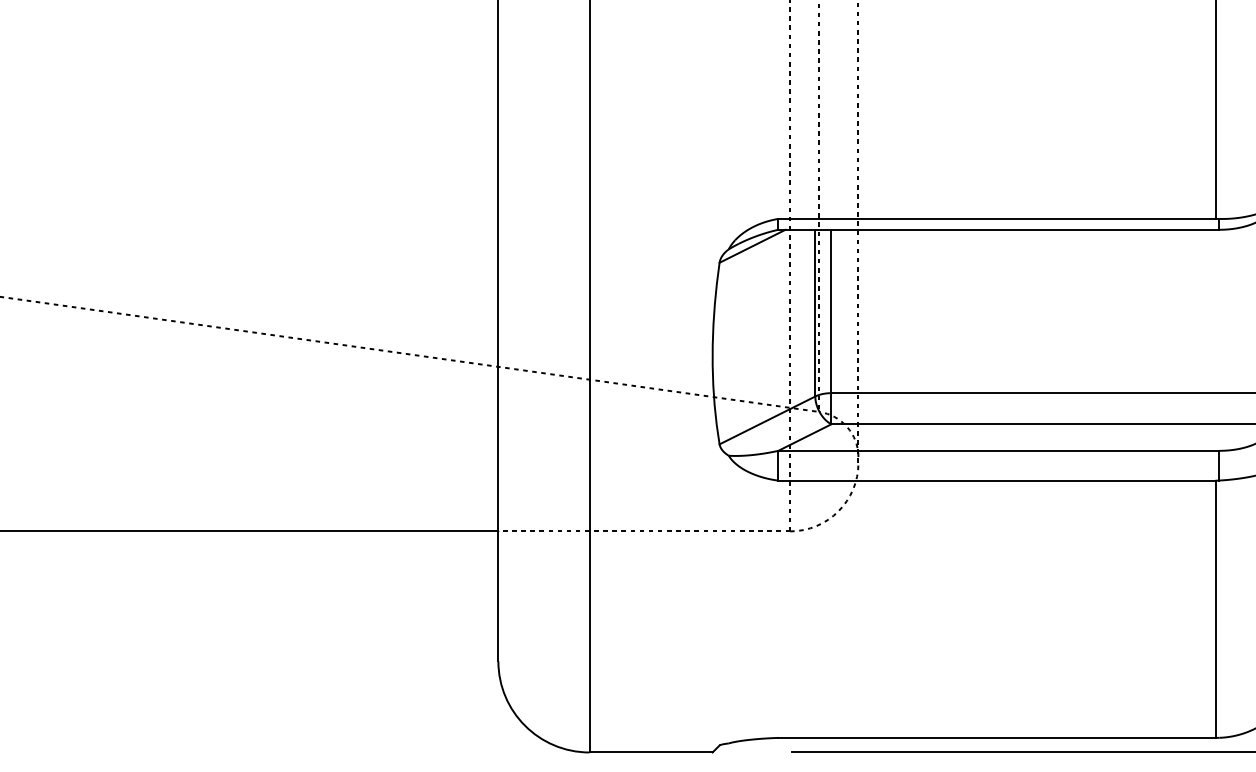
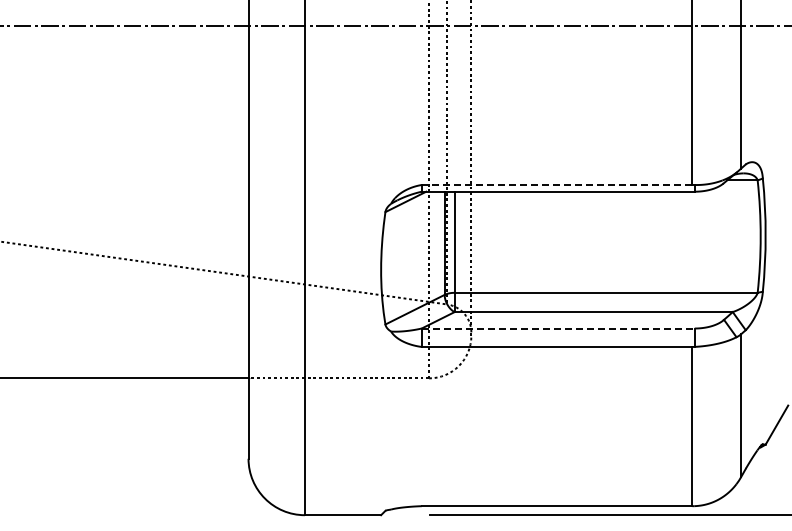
line: (995, 218) -> (556, 184), solid -> dashed
line: (999, 450) -> (558, 328), solid -> dashed

